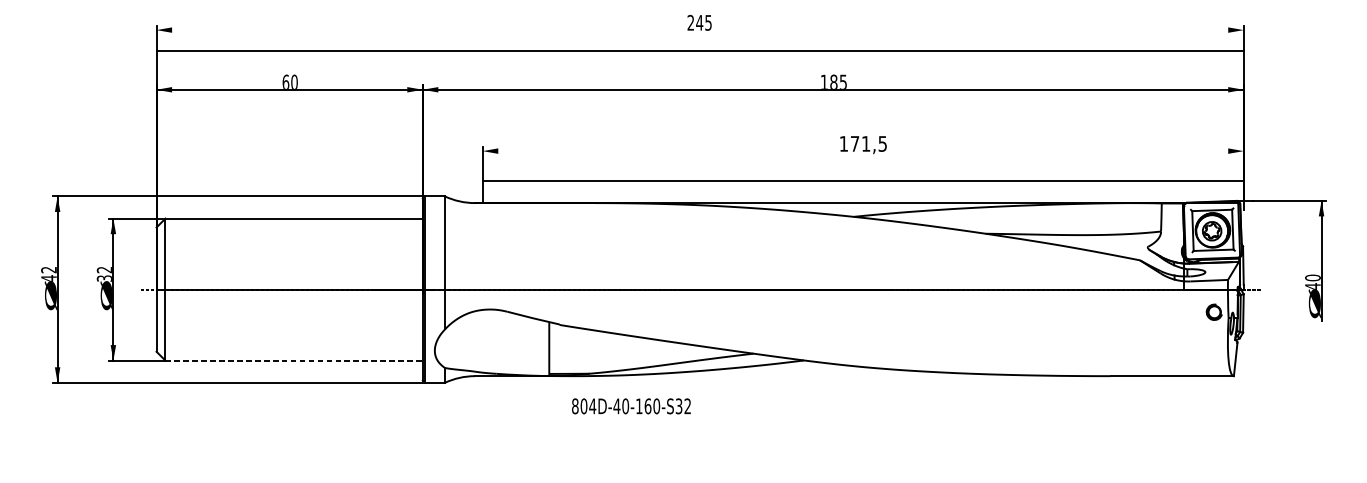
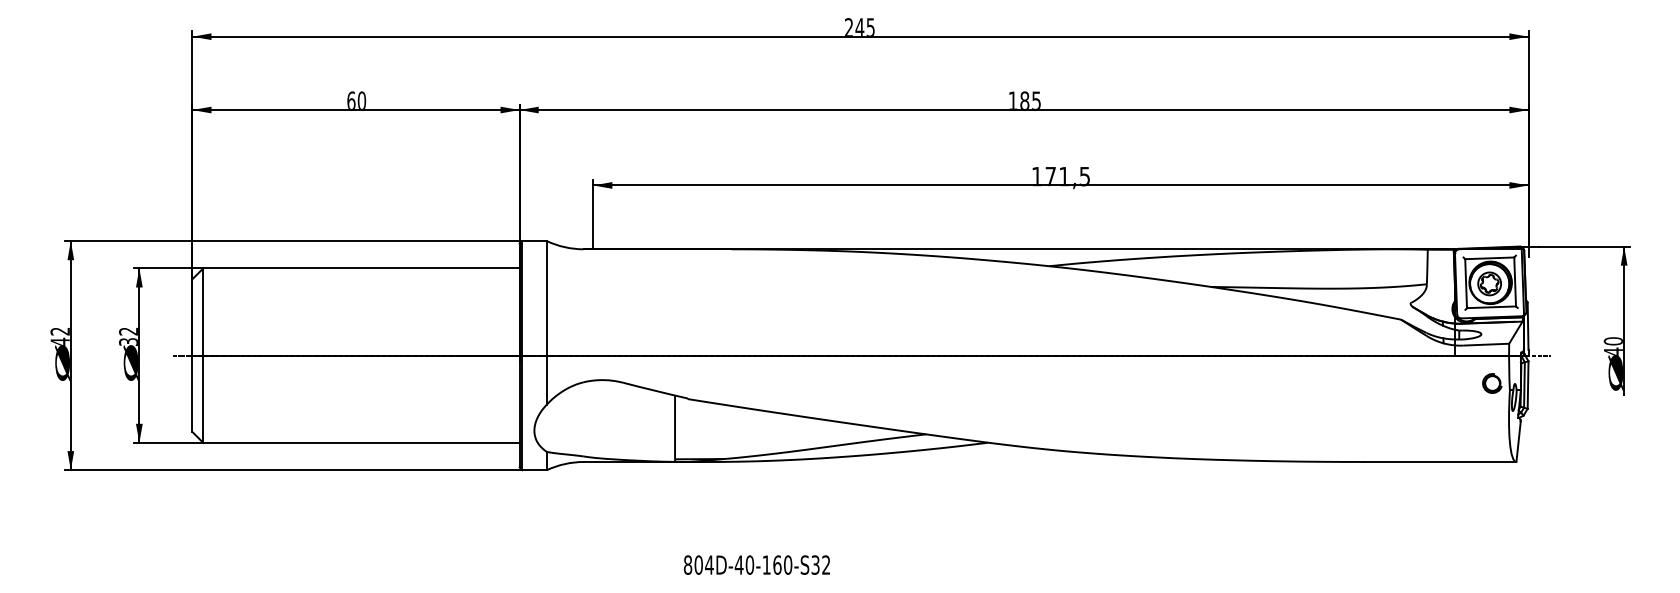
line: (700, 51) -> (860, 36), moved
line: (862, 181) -> (1060, 185), moved
line: (294, 360) -> (361, 442), dashed -> solid
text: (631, 405) -> (756, 564), moved

